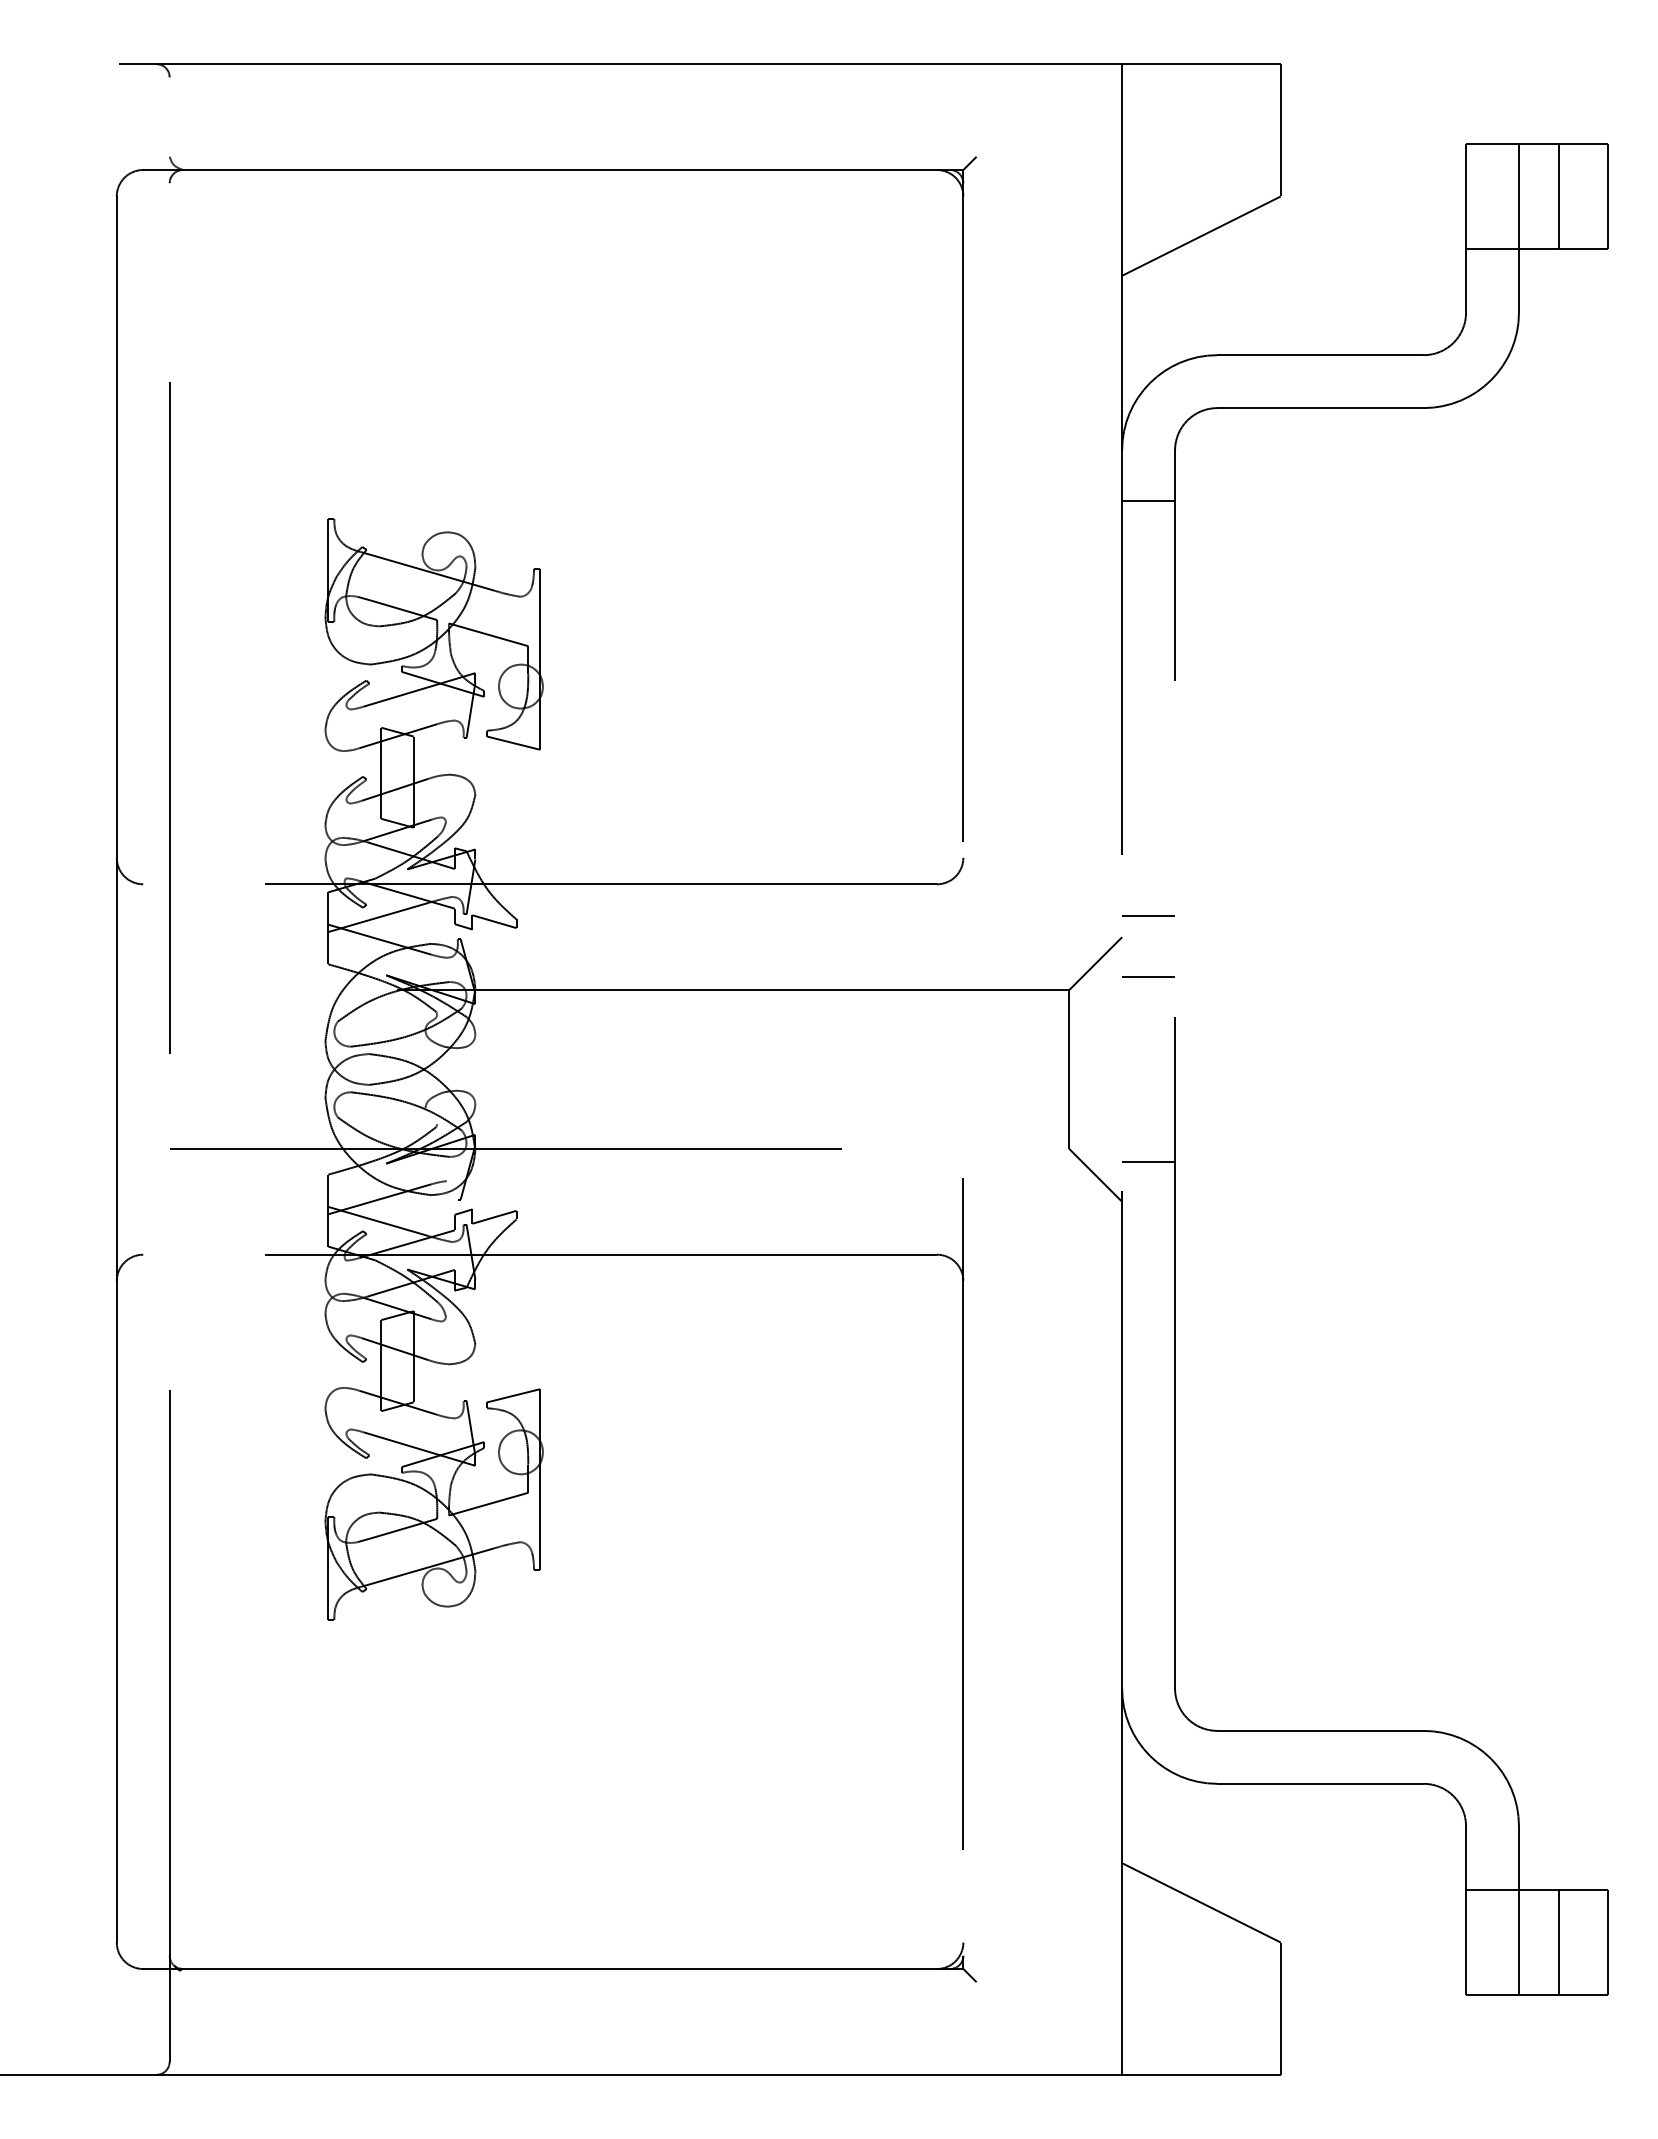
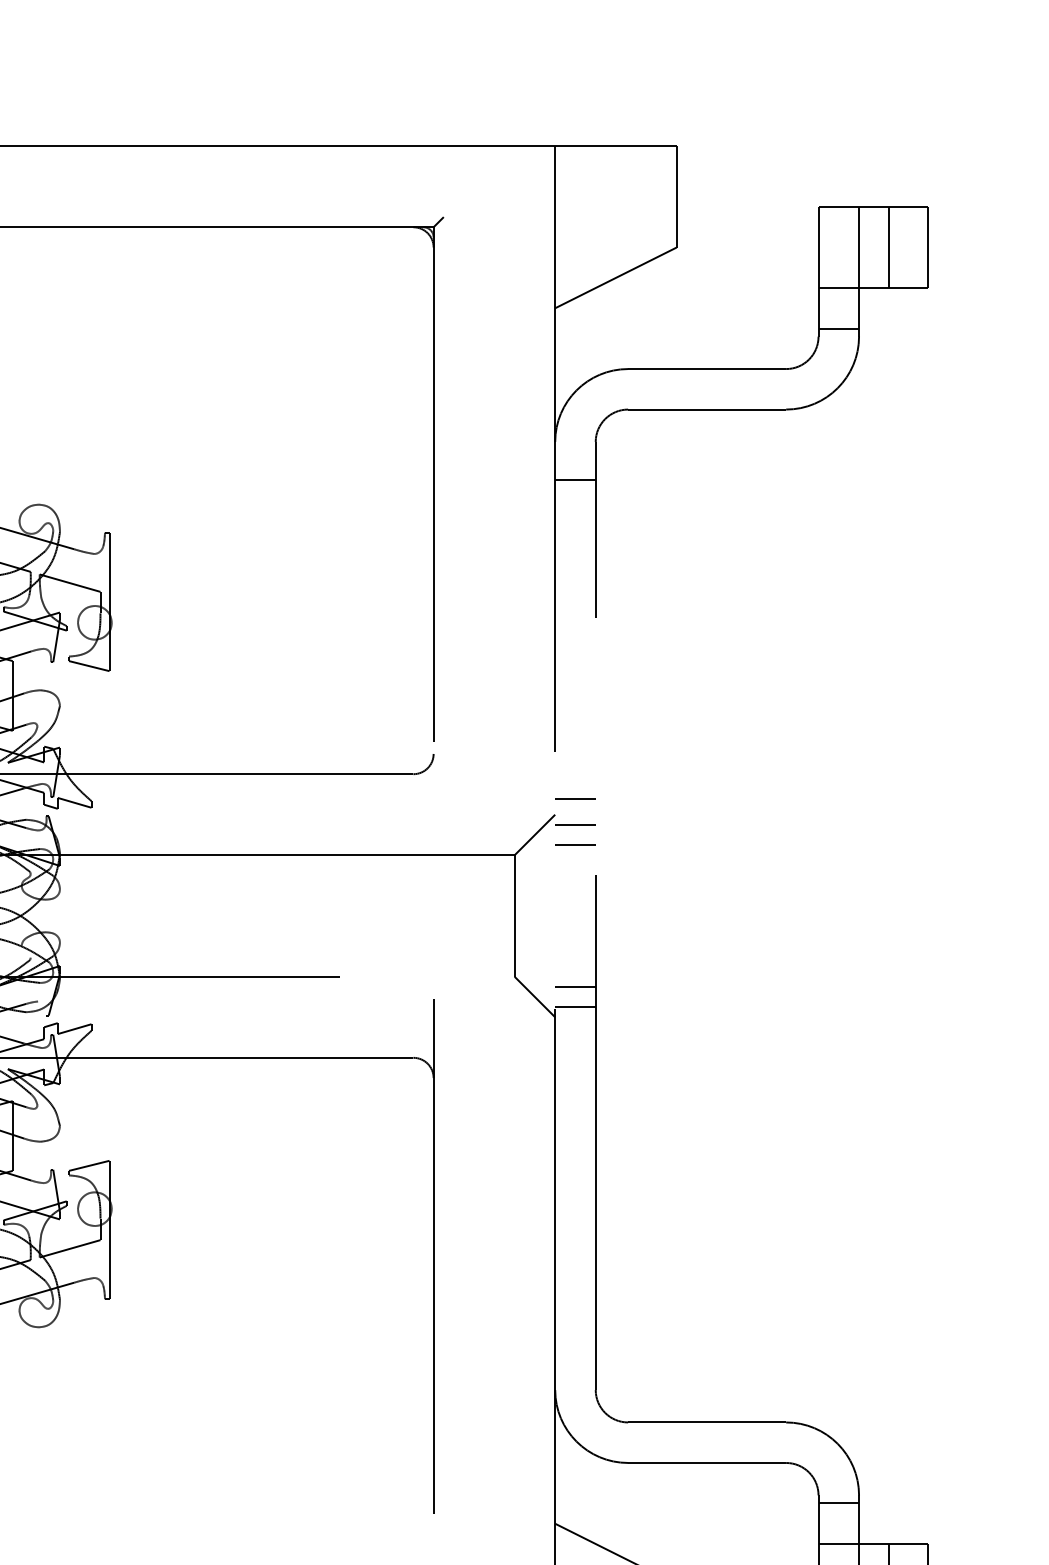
line: (1492, 302) -> (838, 328), added
line: (1148, 950) -> (575, 824), added
line: (1148, 1188) -> (575, 1007), added
line: (1492, 1836) -> (838, 1503), added

